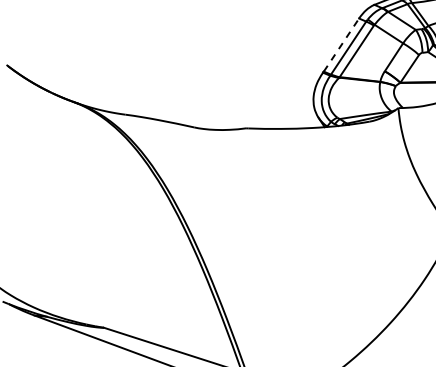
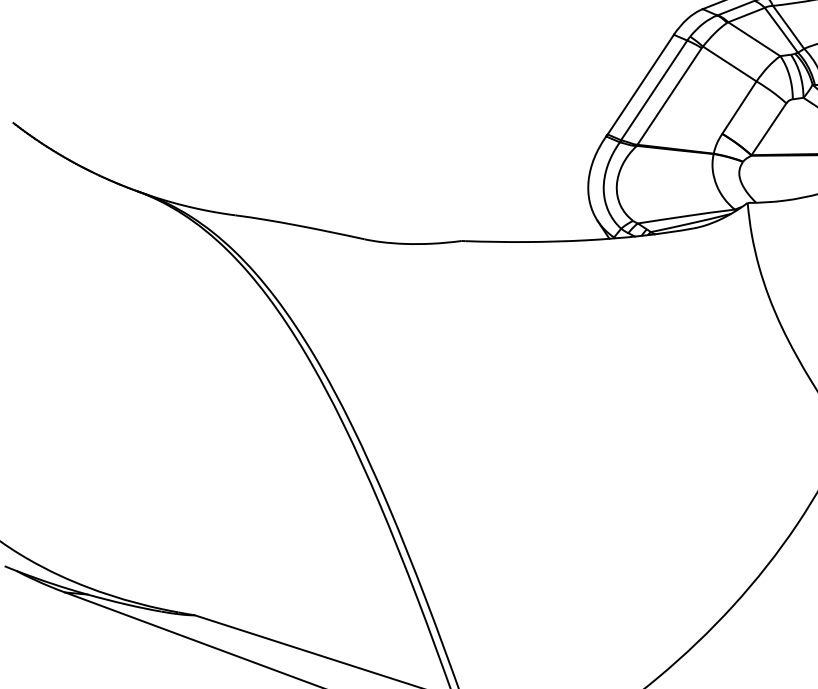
line: (341, 45) -> (640, 85), dashed -> solid

